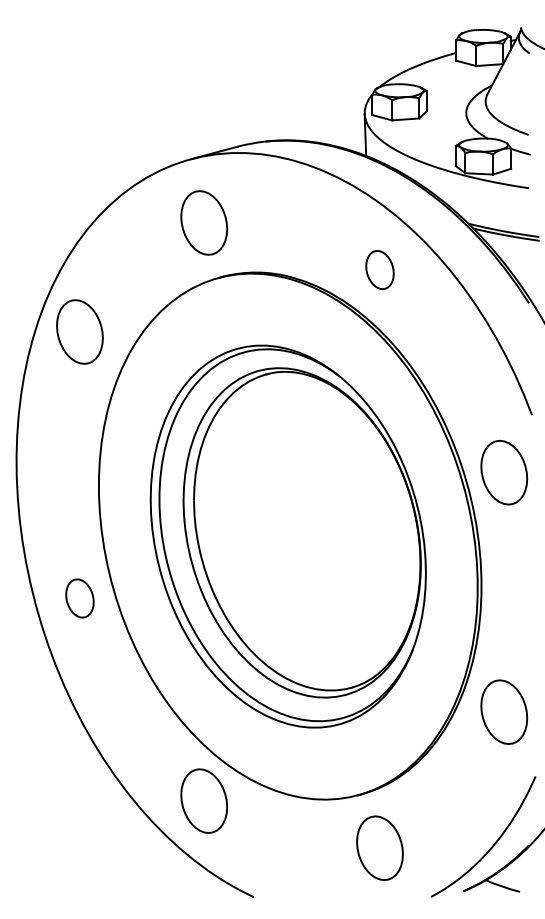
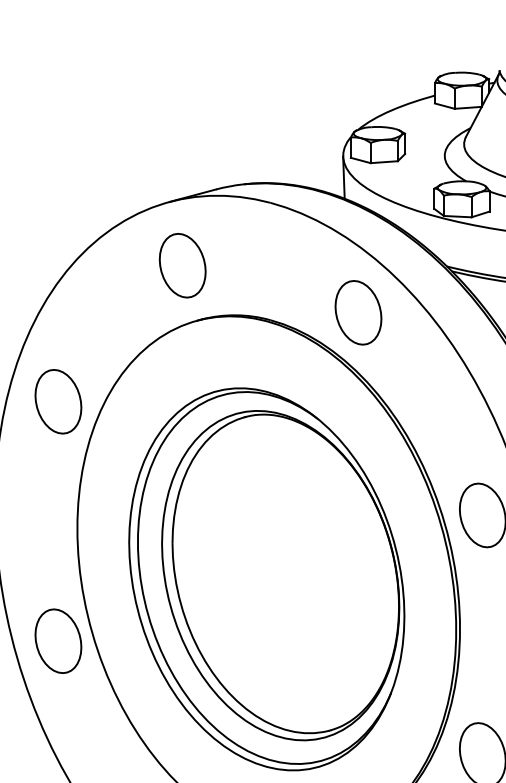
part: (379, 269) -> (358, 312), size x1.67
part: (79, 331) -> (58, 401), moved
part: (79, 598) -> (58, 641), size x1.67

